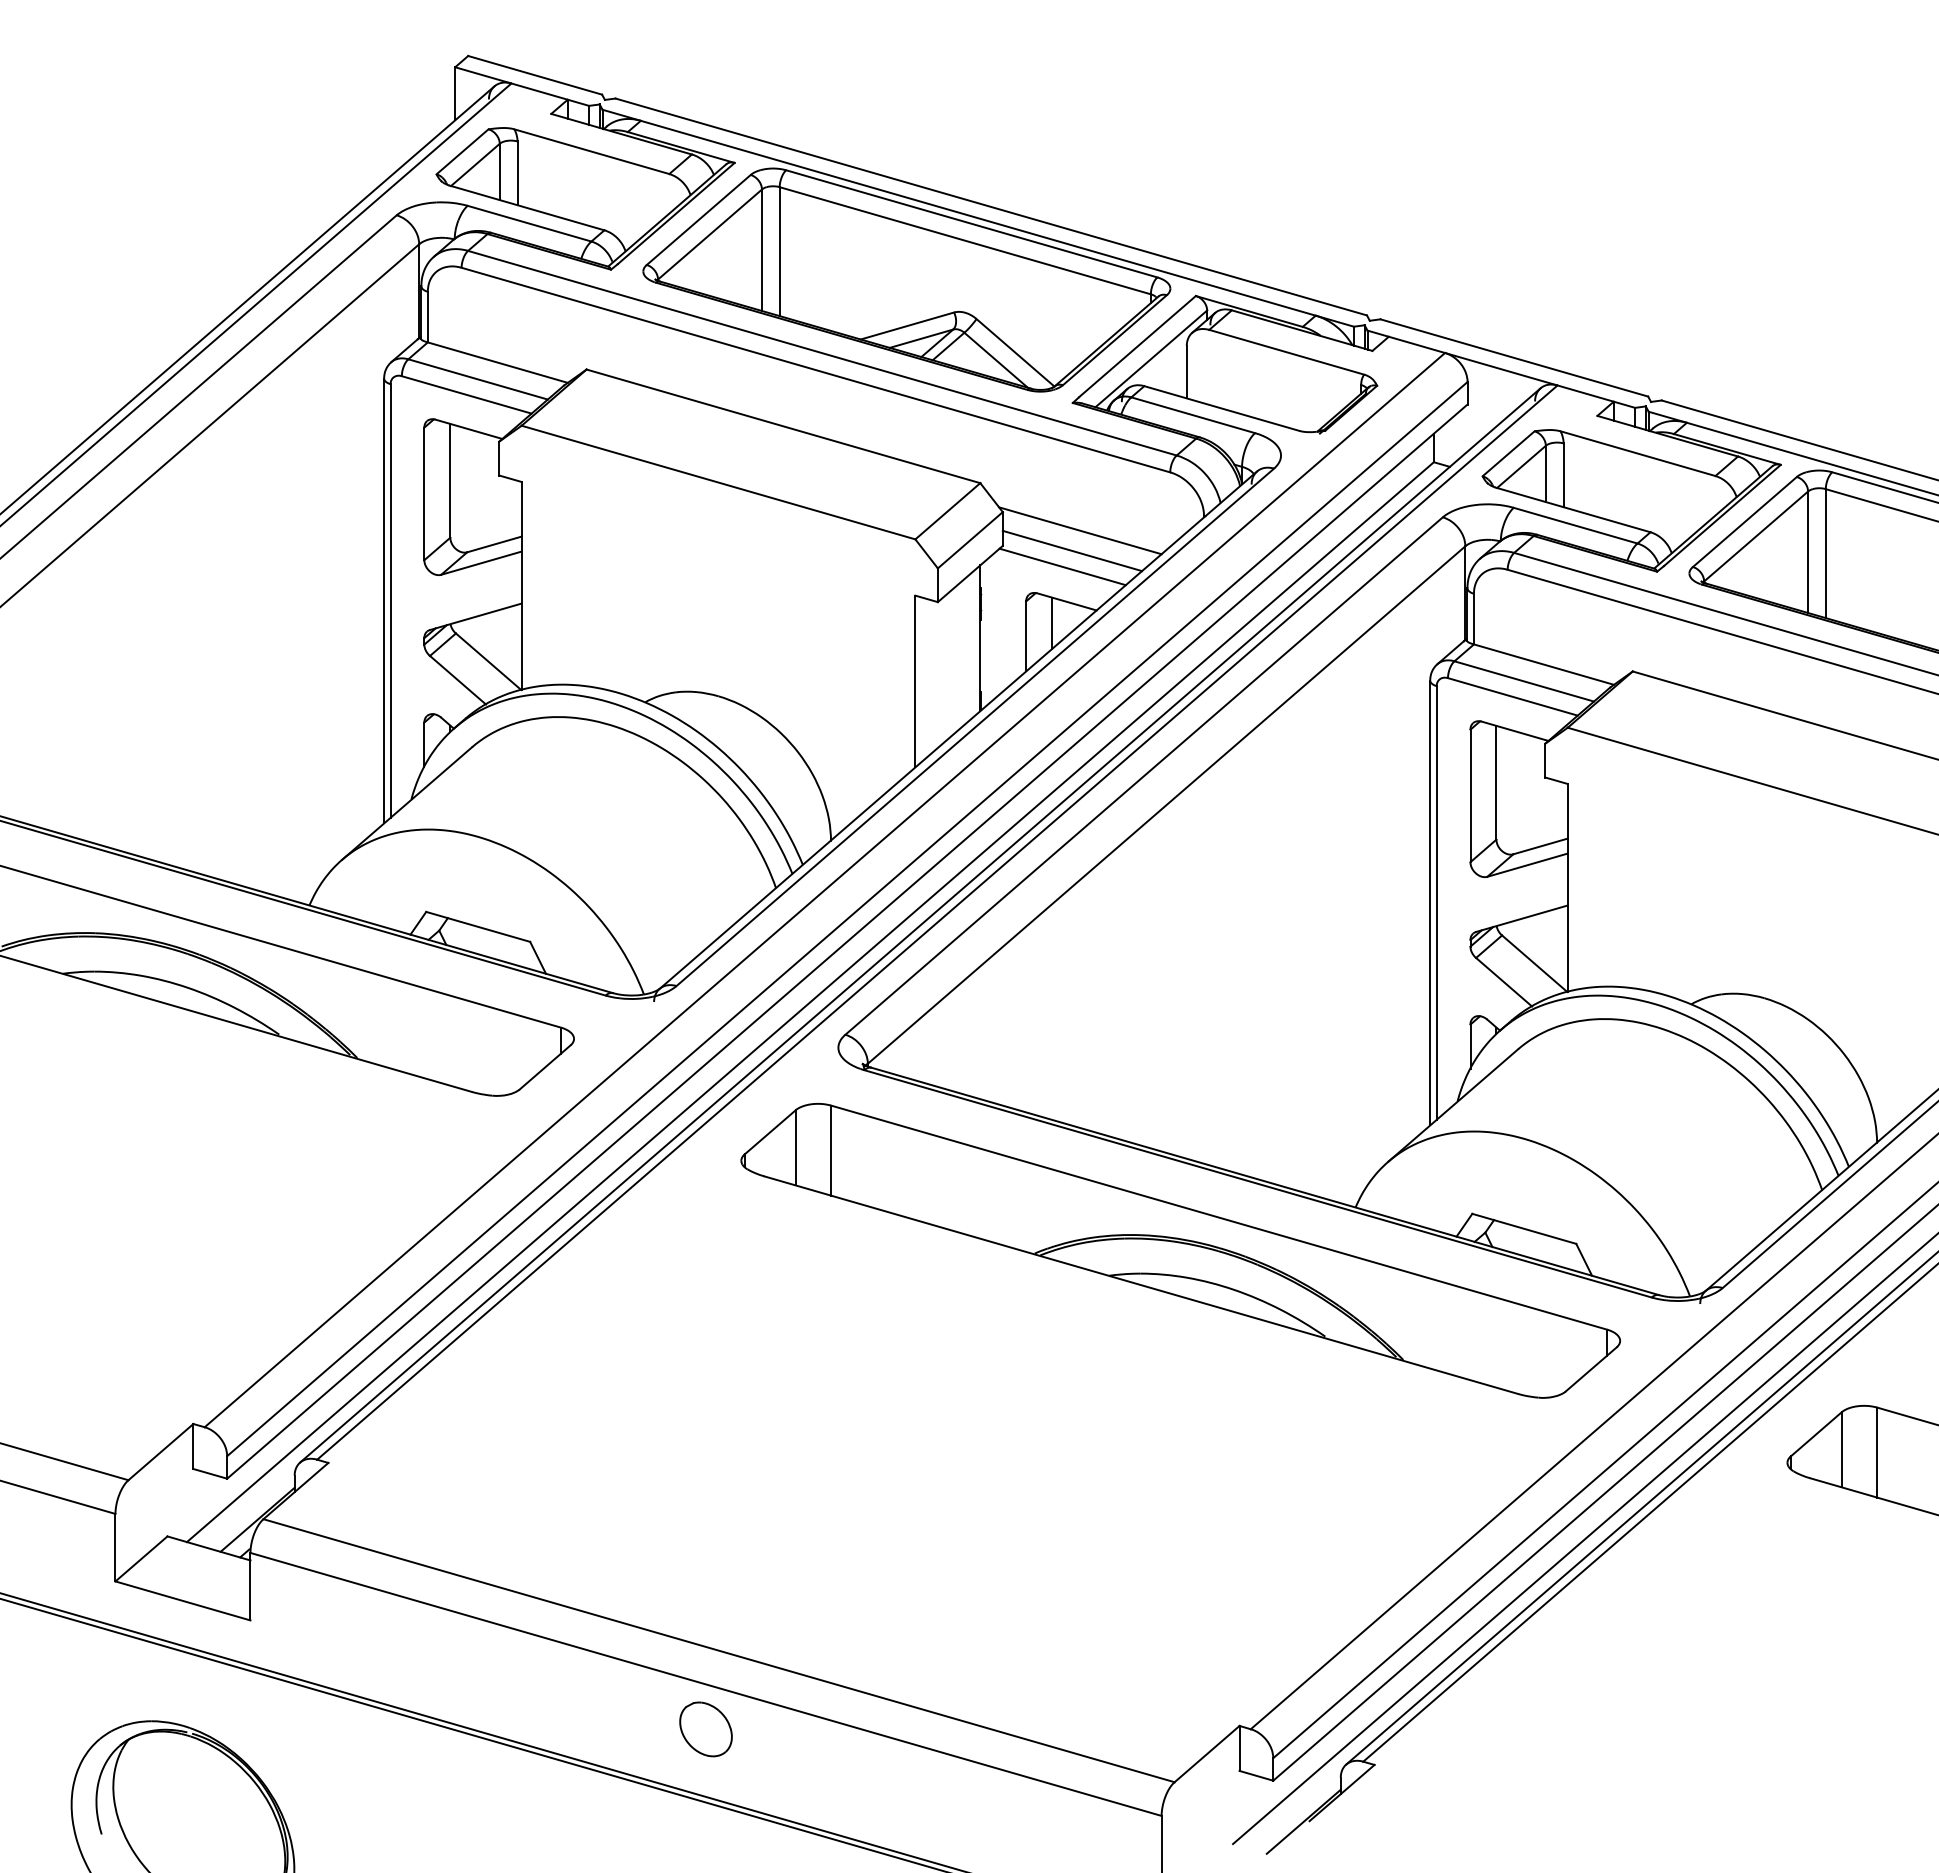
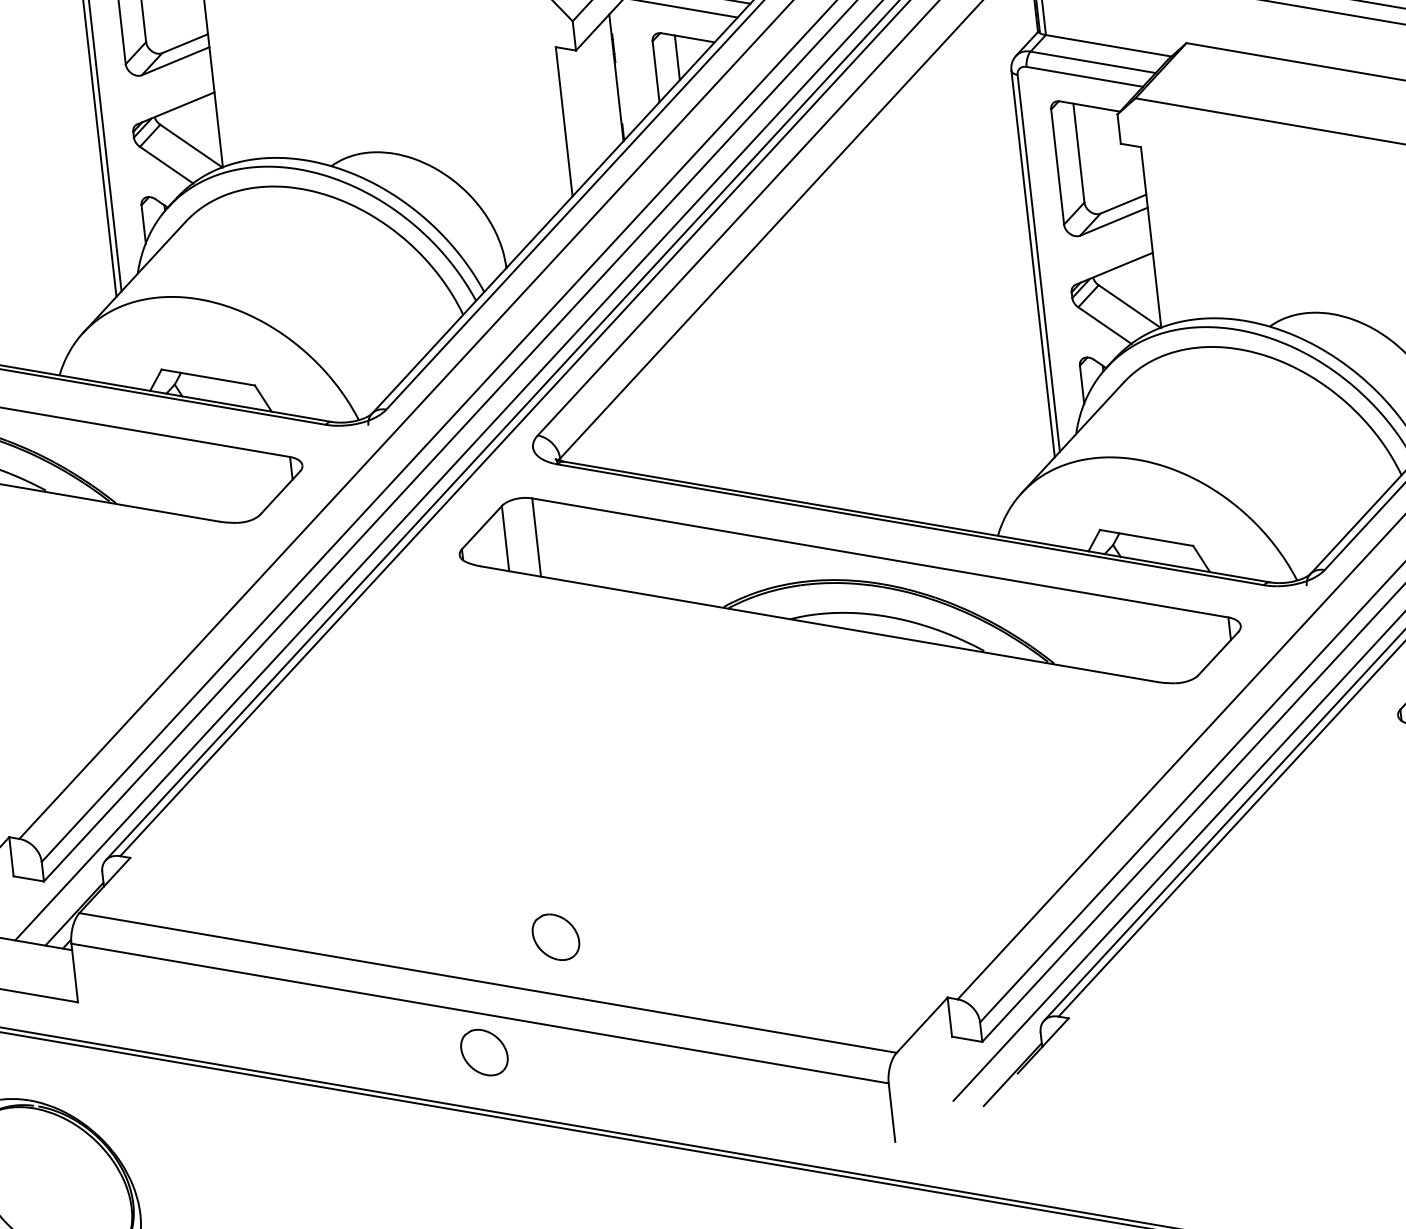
part: (801, 1607) -> (555, 937), added

